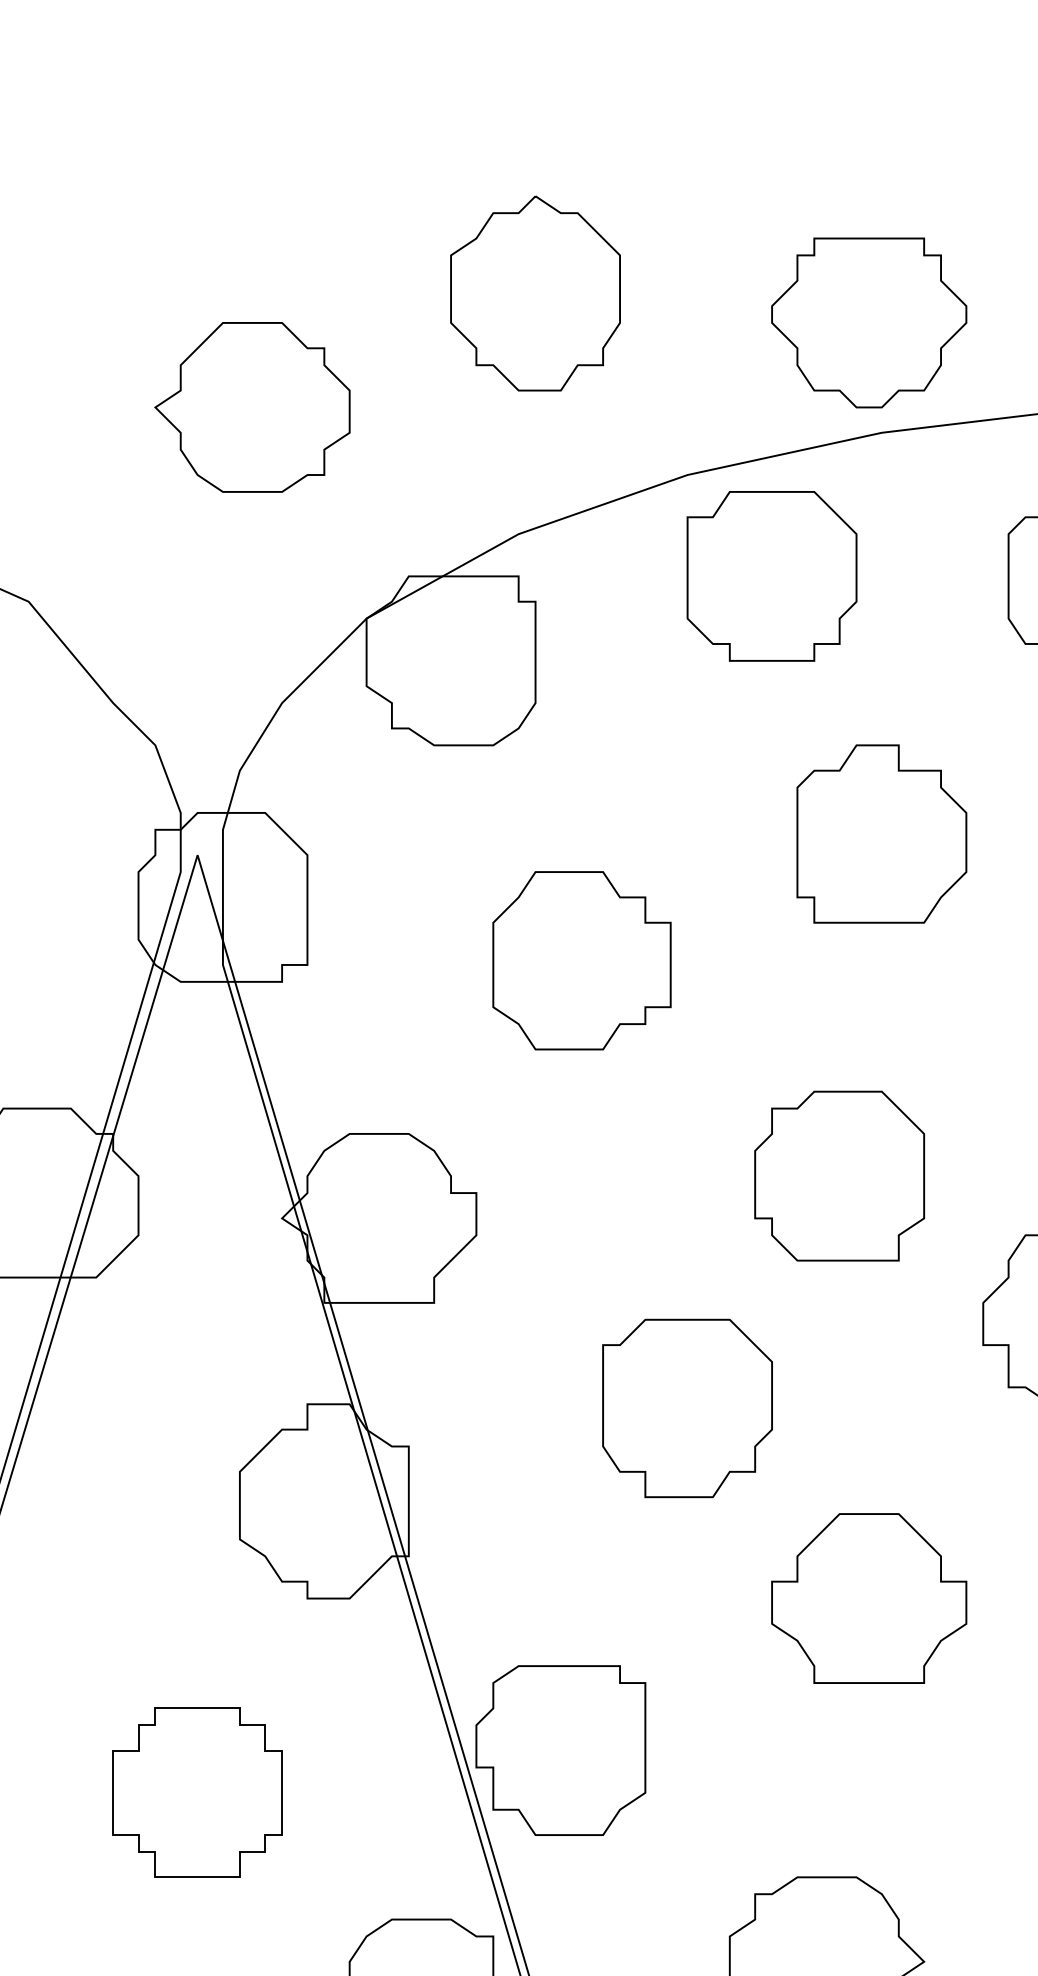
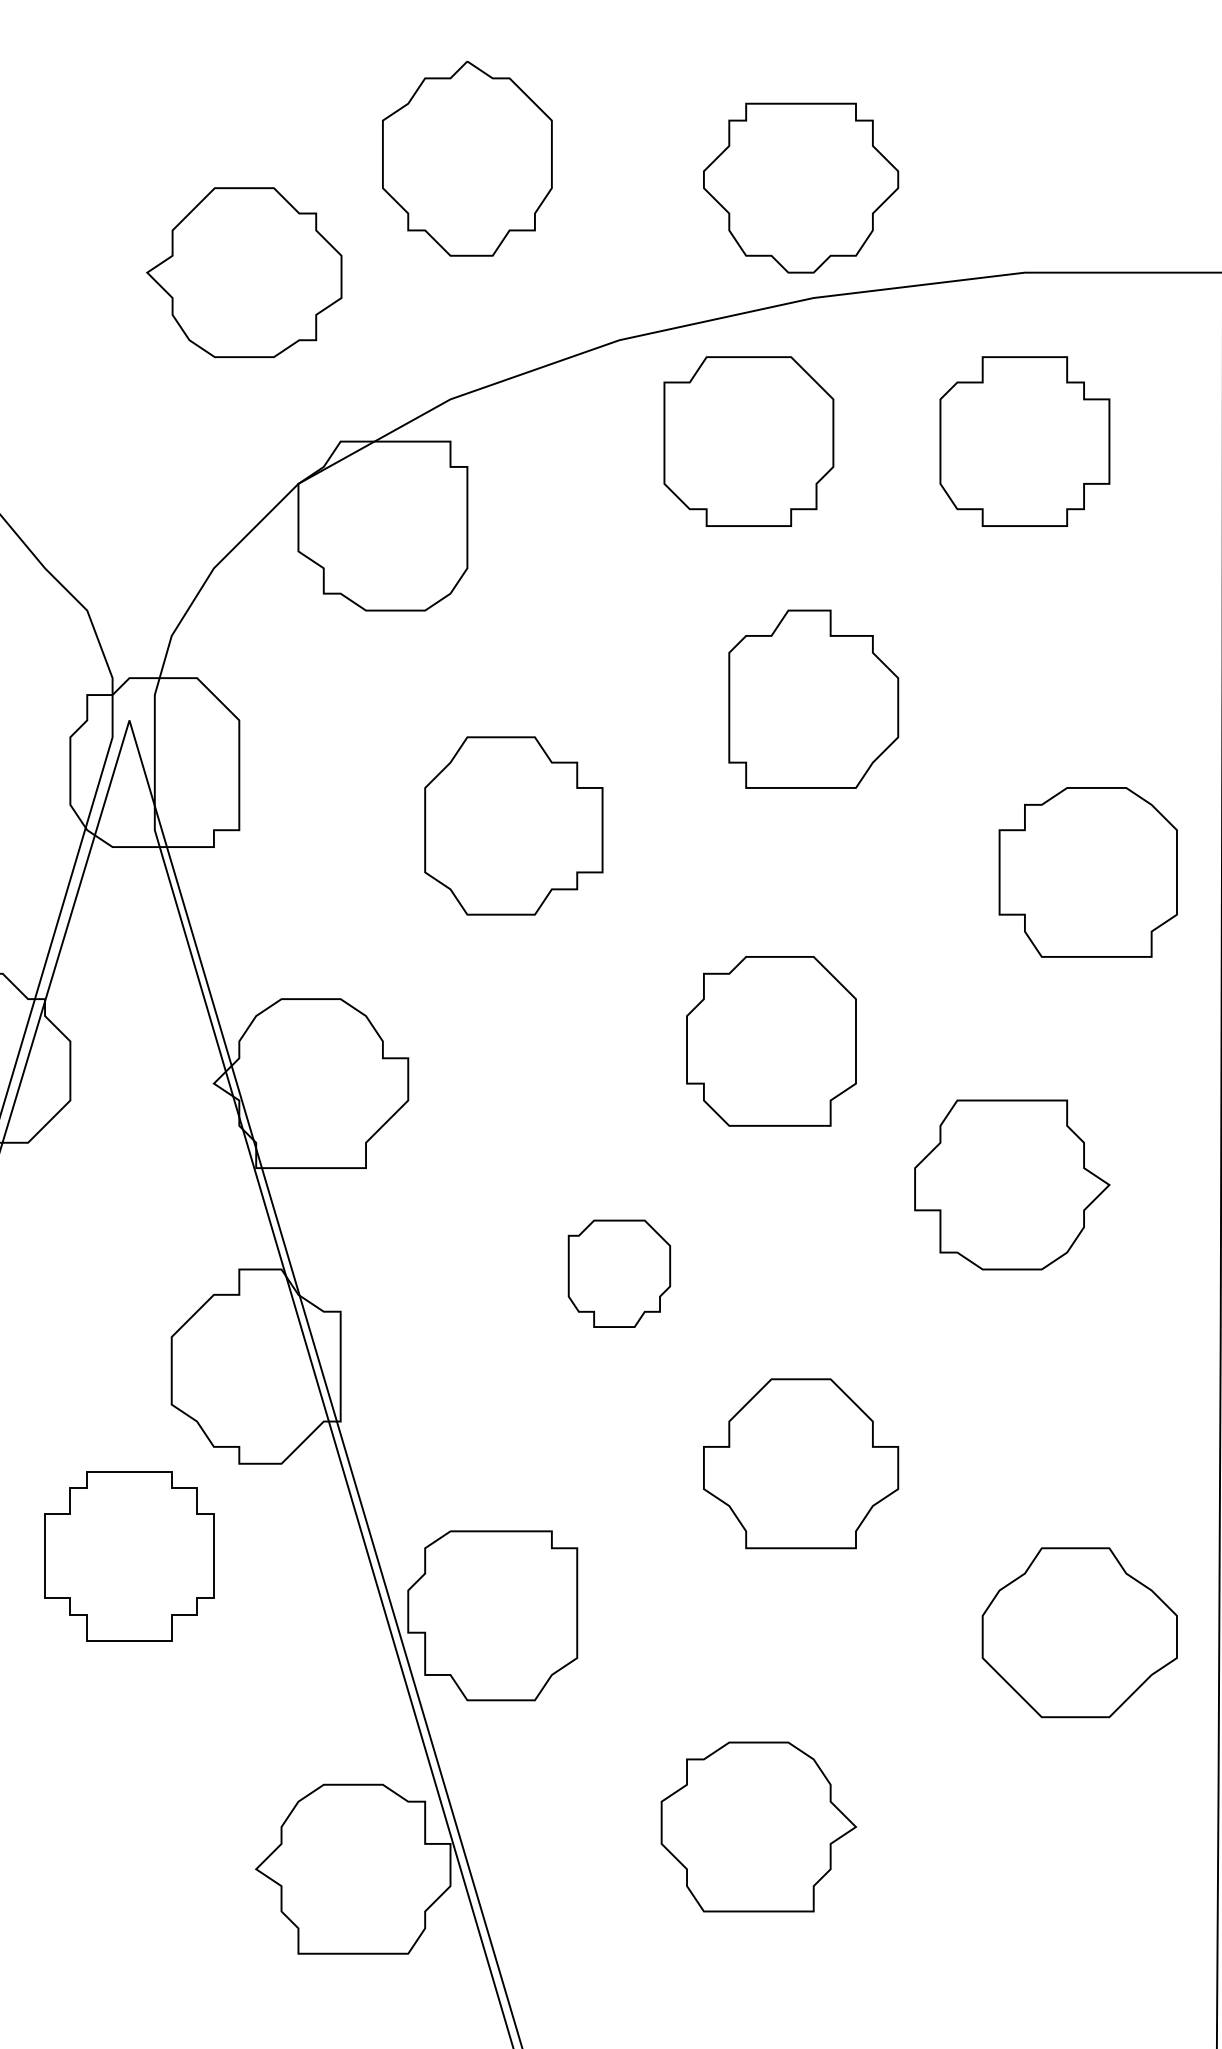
part: (252, 407) -> (244, 272), moved
part: (771, 576) -> (748, 441), moved
part: (687, 1408) -> (619, 1273), size x0.6
part: (197, 1793) -> (129, 1556), moved

